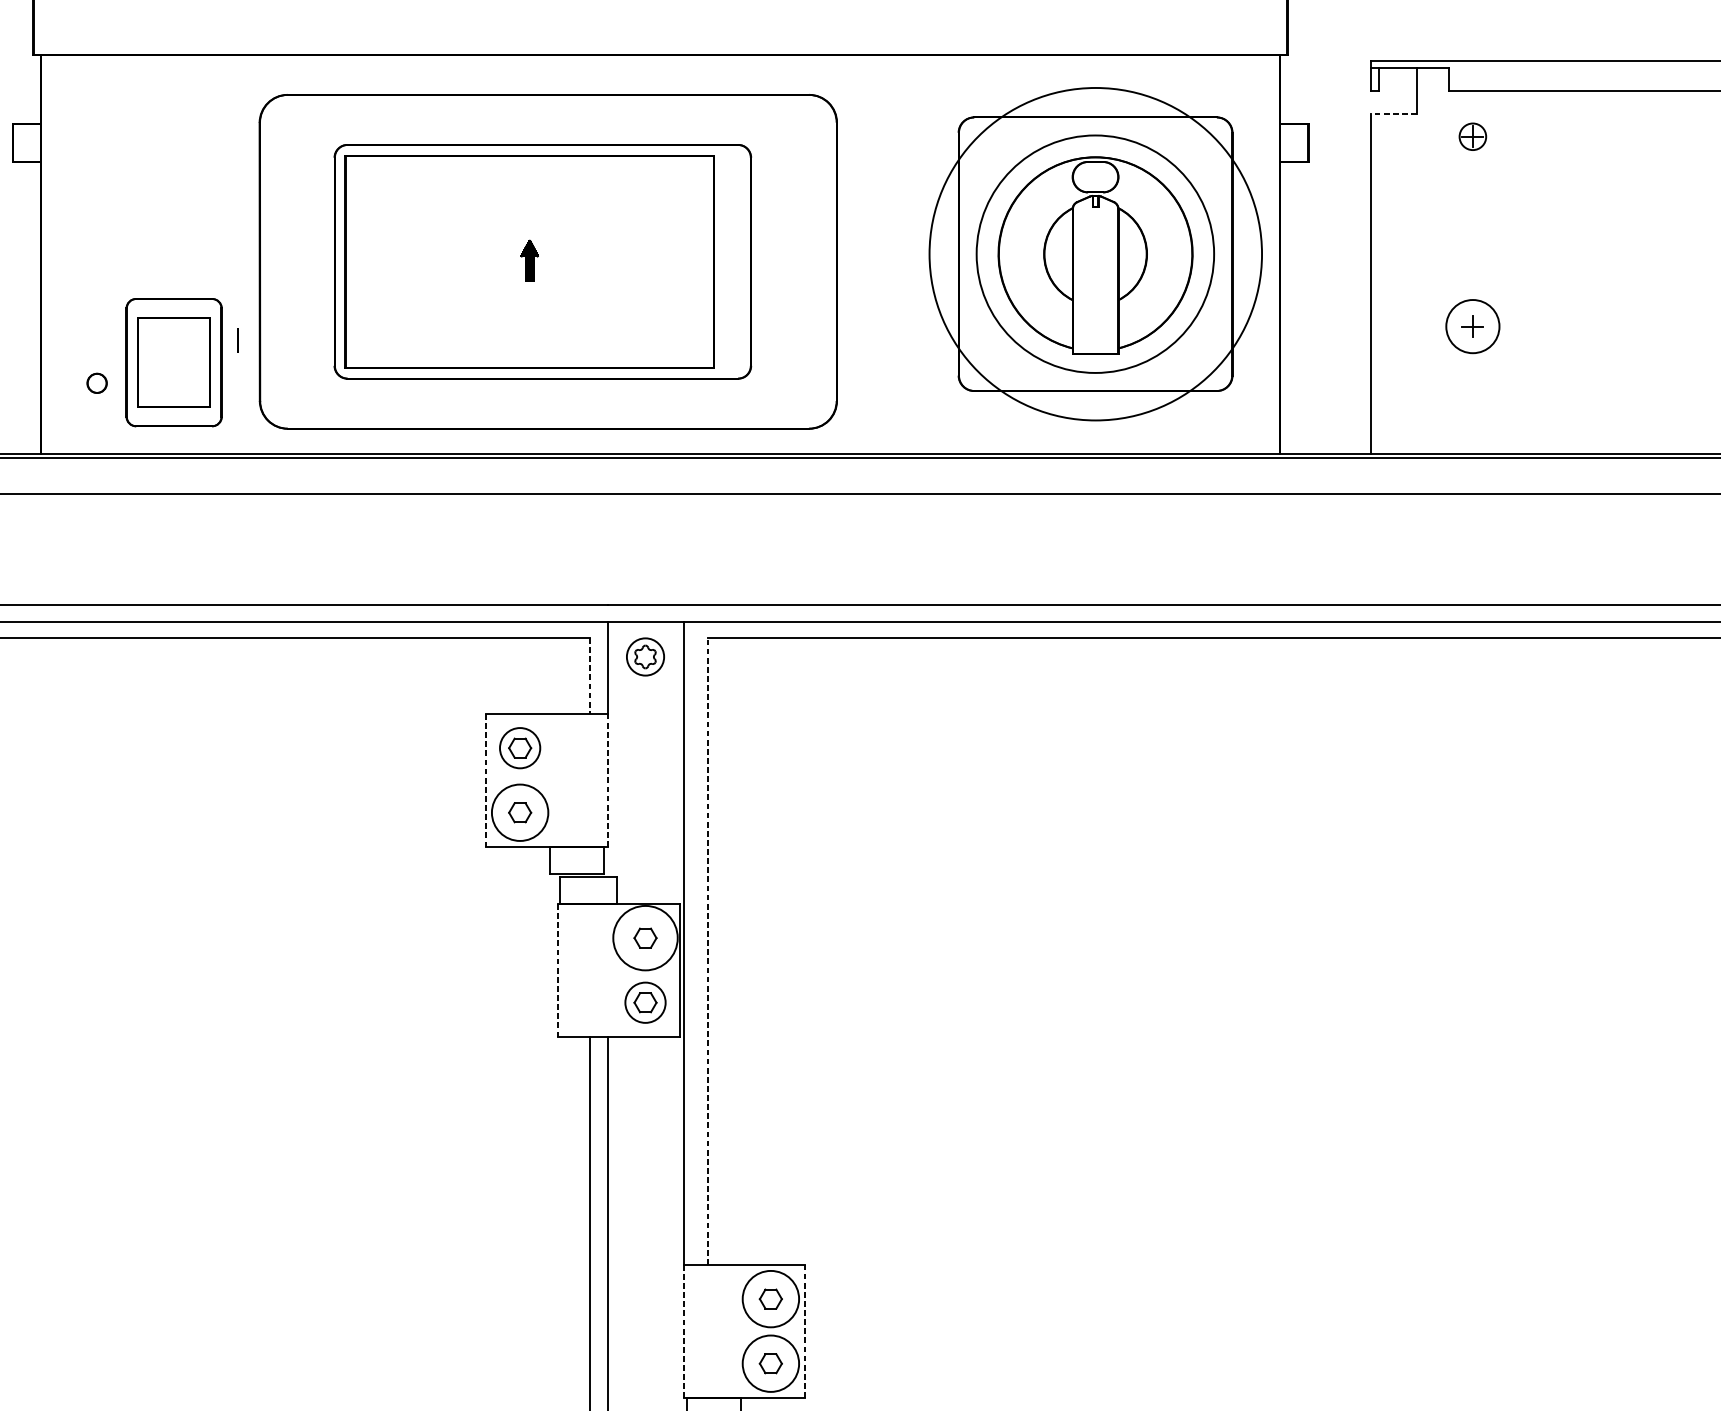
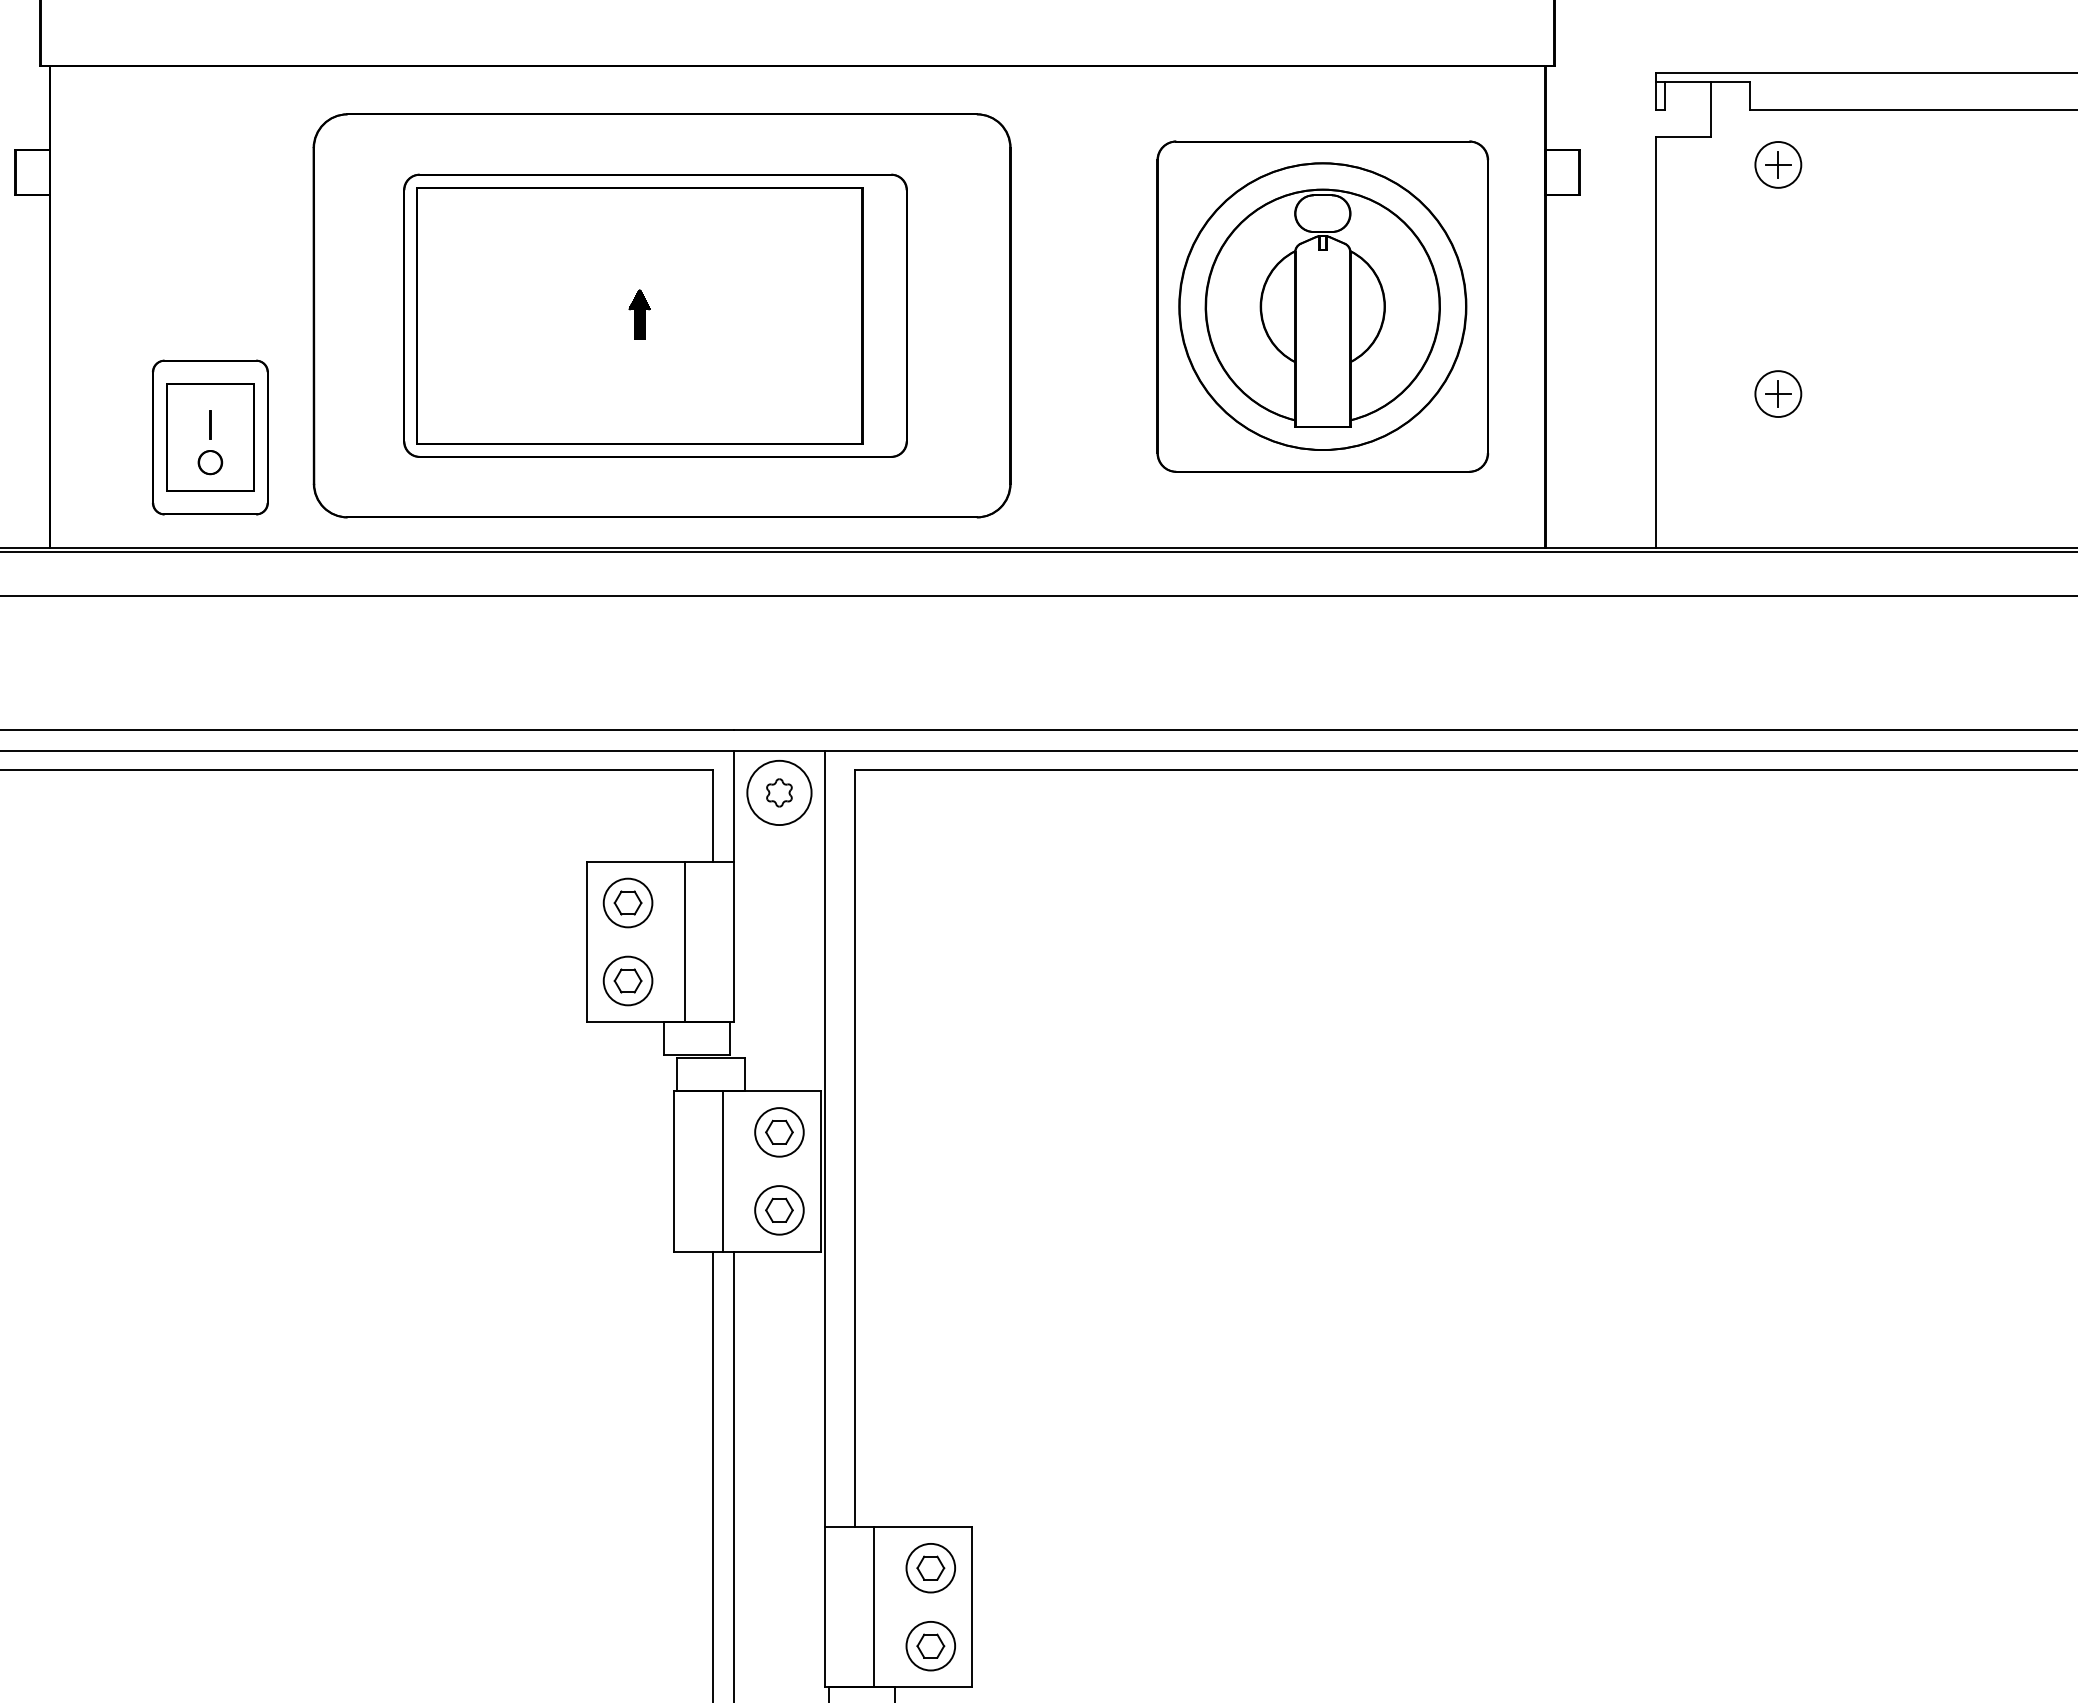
line: (1394, 114) -> (1683, 137), dashed -> solid
circle: (1473, 136) -> (1778, 164), size x1.43
circle: (1095, 254) -> (1322, 306), size x0.71
circle: (1473, 326) -> (1778, 394), size x0.71
line: (238, 340) -> (210, 424), moved
part: (97, 383) -> (210, 462), moved
circle: (645, 656) -> (779, 792), size x1.43
line: (590, 675) -> (712, 815), dashed -> solid
line: (485, 780) -> (586, 942), dashed -> solid
line: (566, 780) -> (684, 941), added
line: (607, 780) -> (733, 941), dashed -> solid
circle: (519, 812) -> (627, 980), size x0.71
circle: (645, 938) -> (779, 1132), size x0.62
line: (707, 950) -> (854, 1147), dashed -> solid
line: (557, 970) -> (673, 1171), dashed -> solid
line: (598, 970) -> (722, 1171), added
circle: (770, 1298) -> (930, 1567), size x0.71
line: (724, 1330) -> (874, 1606), added
line: (805, 1330) -> (972, 1606), dashed -> solid
line: (683, 1331) -> (825, 1607), dashed -> solid
circle: (770, 1363) -> (930, 1645), size x0.71

